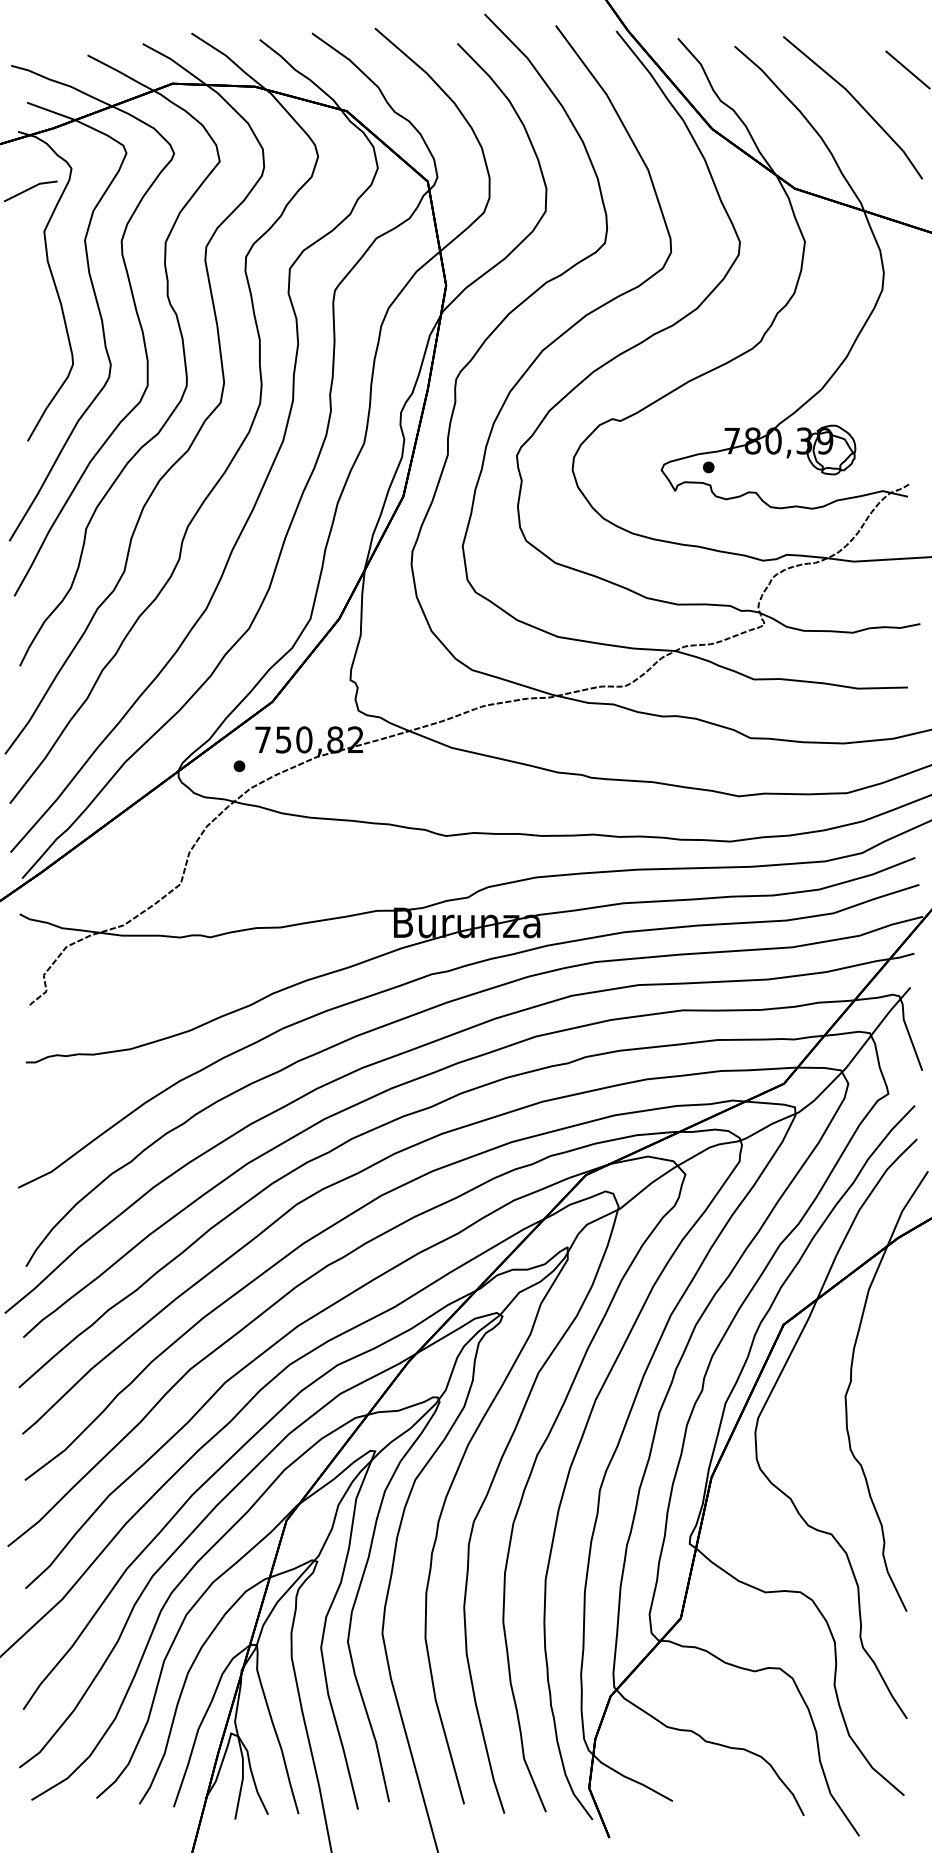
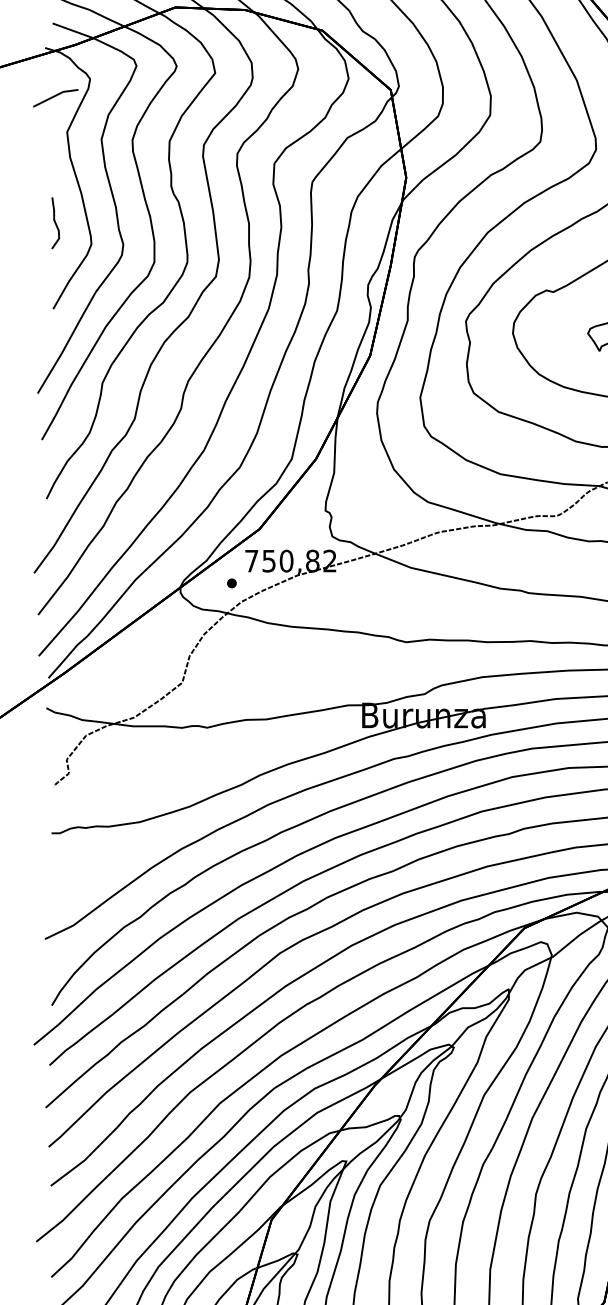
curve: (30, 339) -> (55, 223), added

